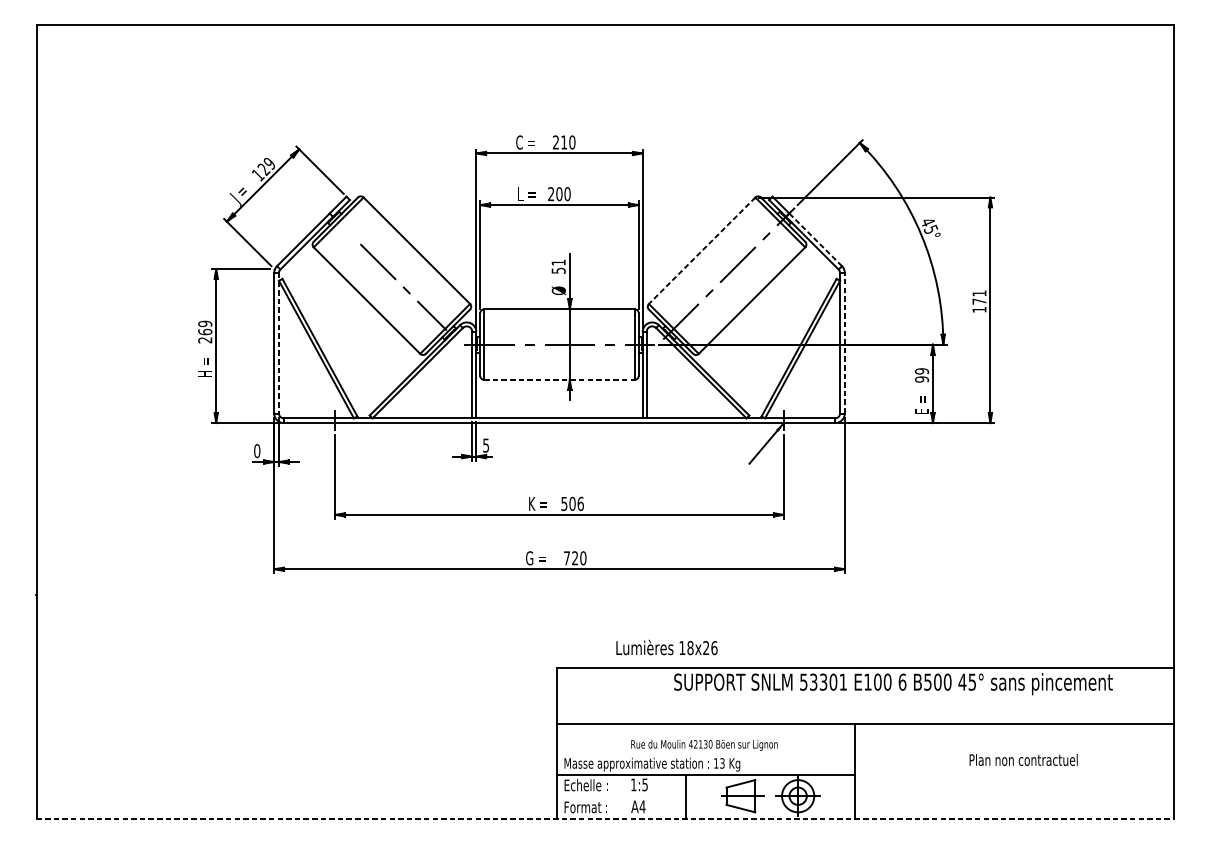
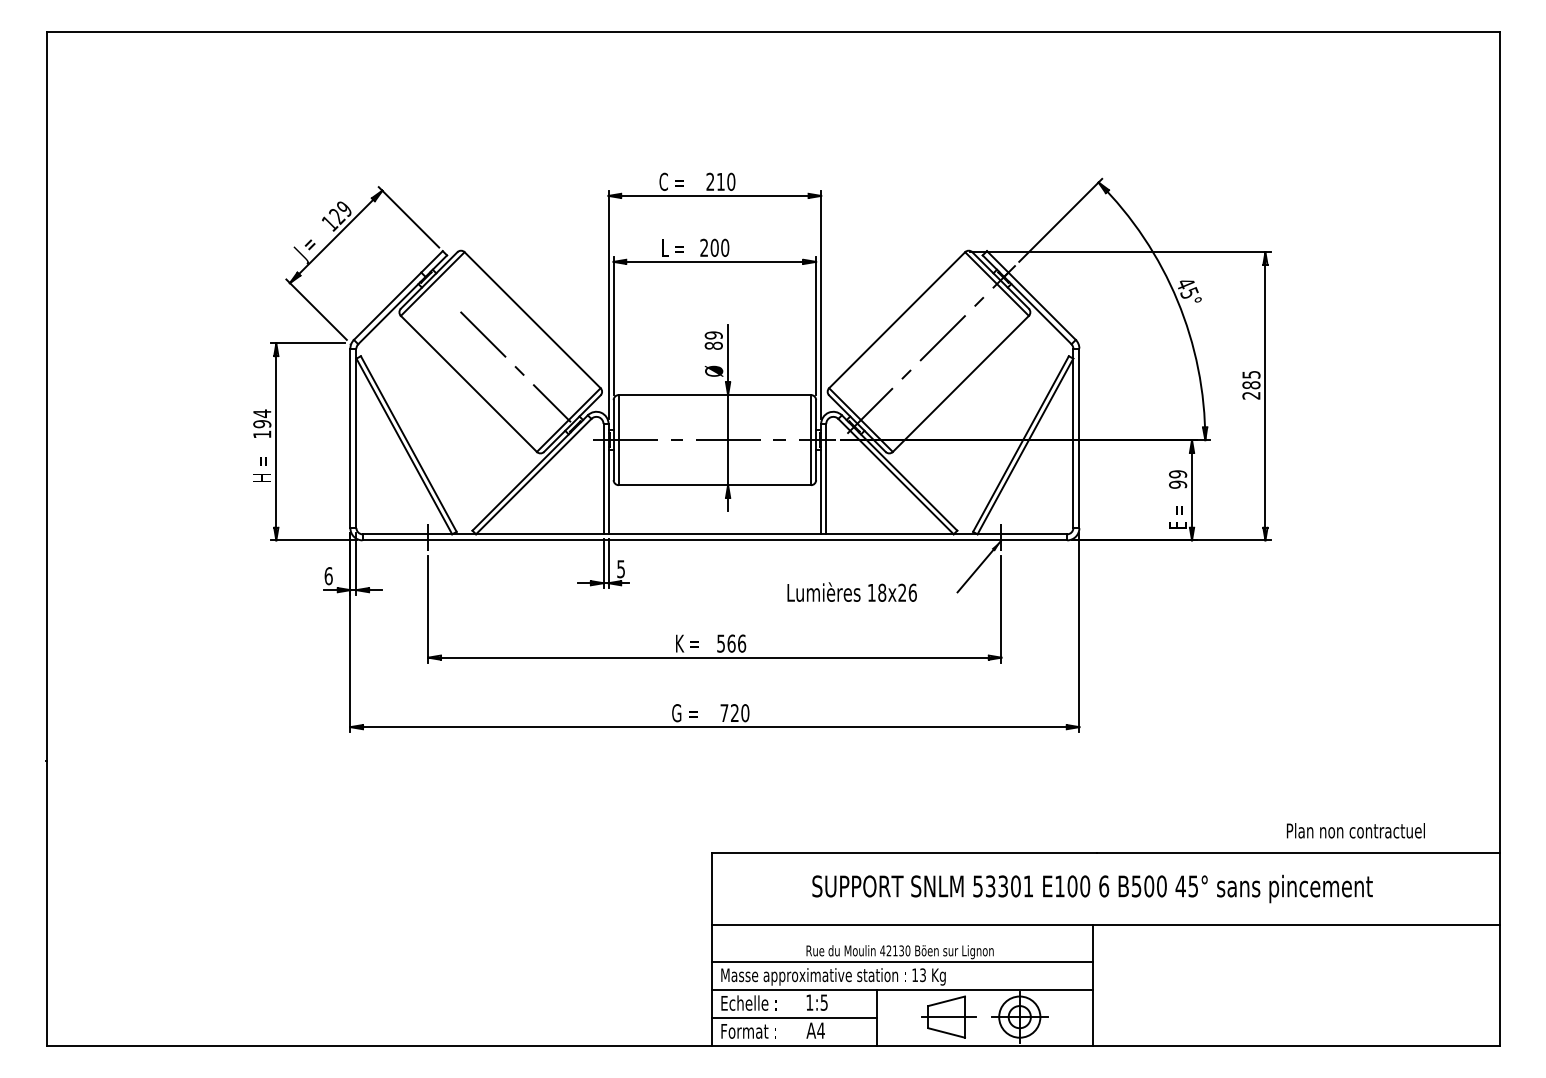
line: (815, 240) -> (1042, 306), dashed -> solid
line: (701, 250) -> (896, 320), dashed -> solid
text: (558, 266) -> (713, 340), 51 -> 89
text: (979, 301) -> (1251, 385), 171 -> 285
text: (205, 331) -> (262, 423), 269 -> 194
line: (279, 343) -> (356, 438), dashed -> solid
line: (844, 343) -> (1079, 438), dashed -> solid
line: (559, 380) -> (715, 485), dashed -> solid
text: (257, 450) -> (328, 575), 0 -> 6
text: (572, 503) -> (731, 643), 506 -> 566
text: (666, 647) -> (851, 591), moved
text: (893, 683) -> (1092, 888), moved
line: (705, 753) -> (901, 962), added
text: (1023, 759) -> (1355, 830), moved
line: (621, 796) -> (793, 1017), added
line: (605, 818) -> (773, 1045), dashed -> solid

